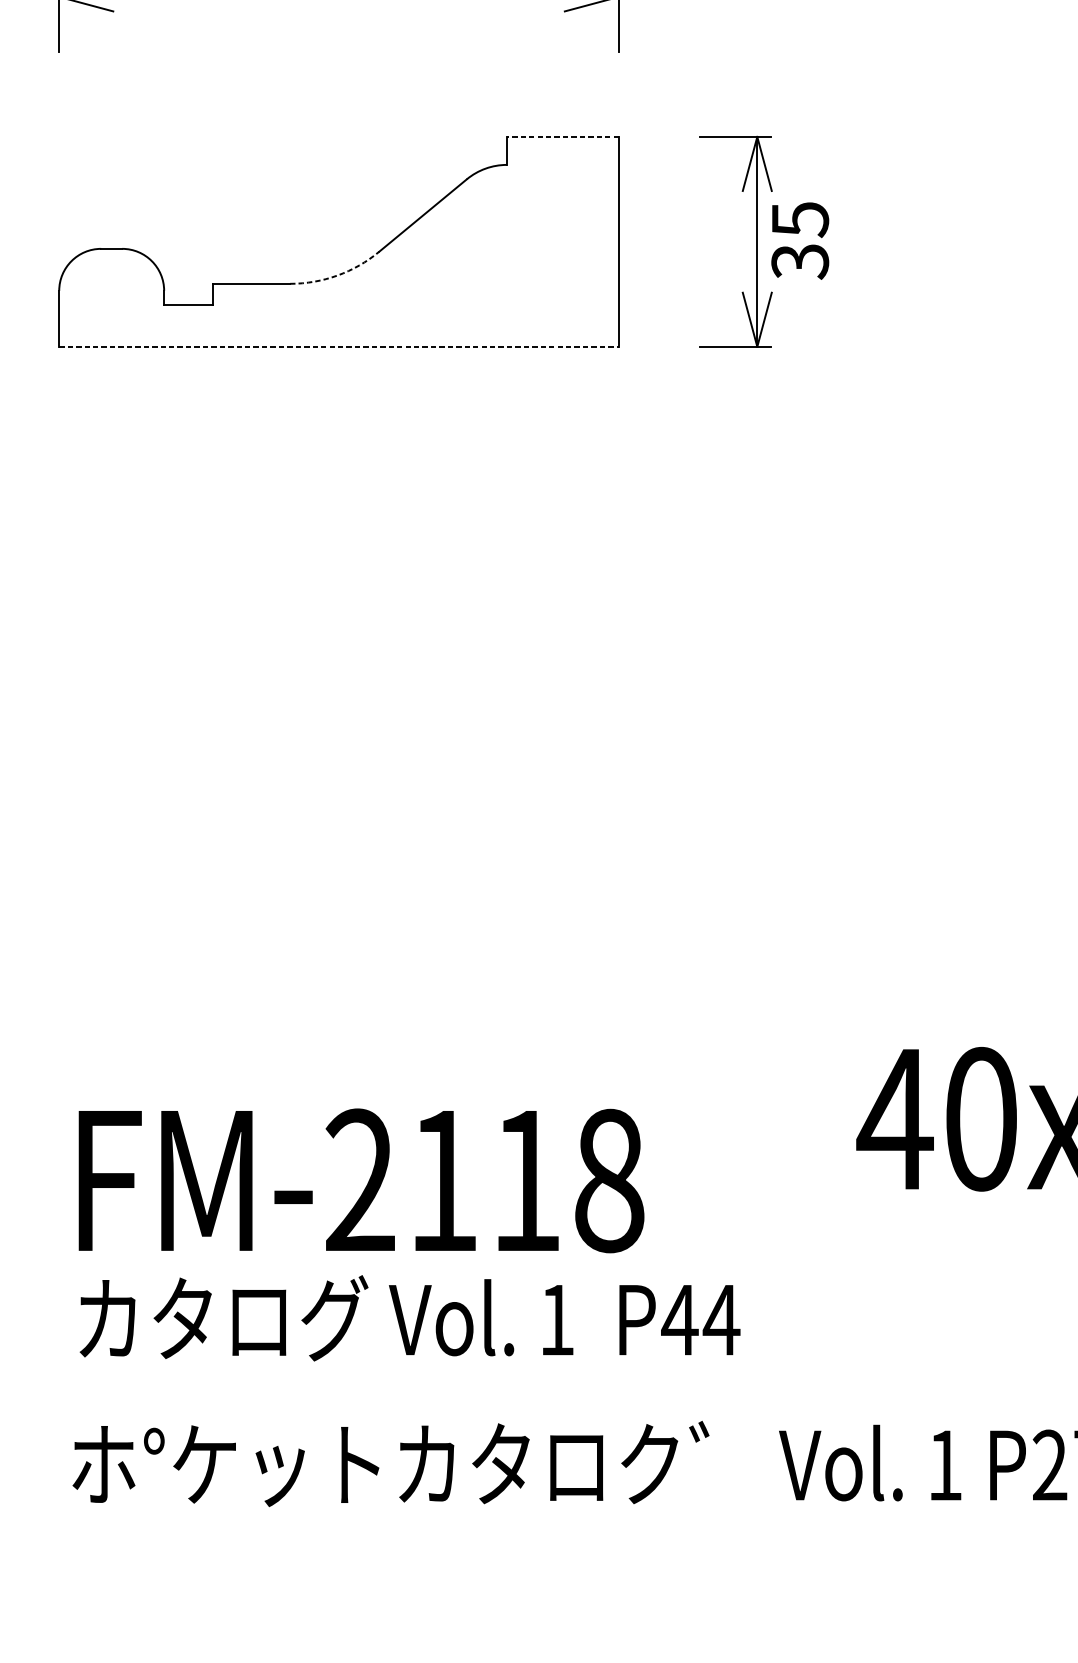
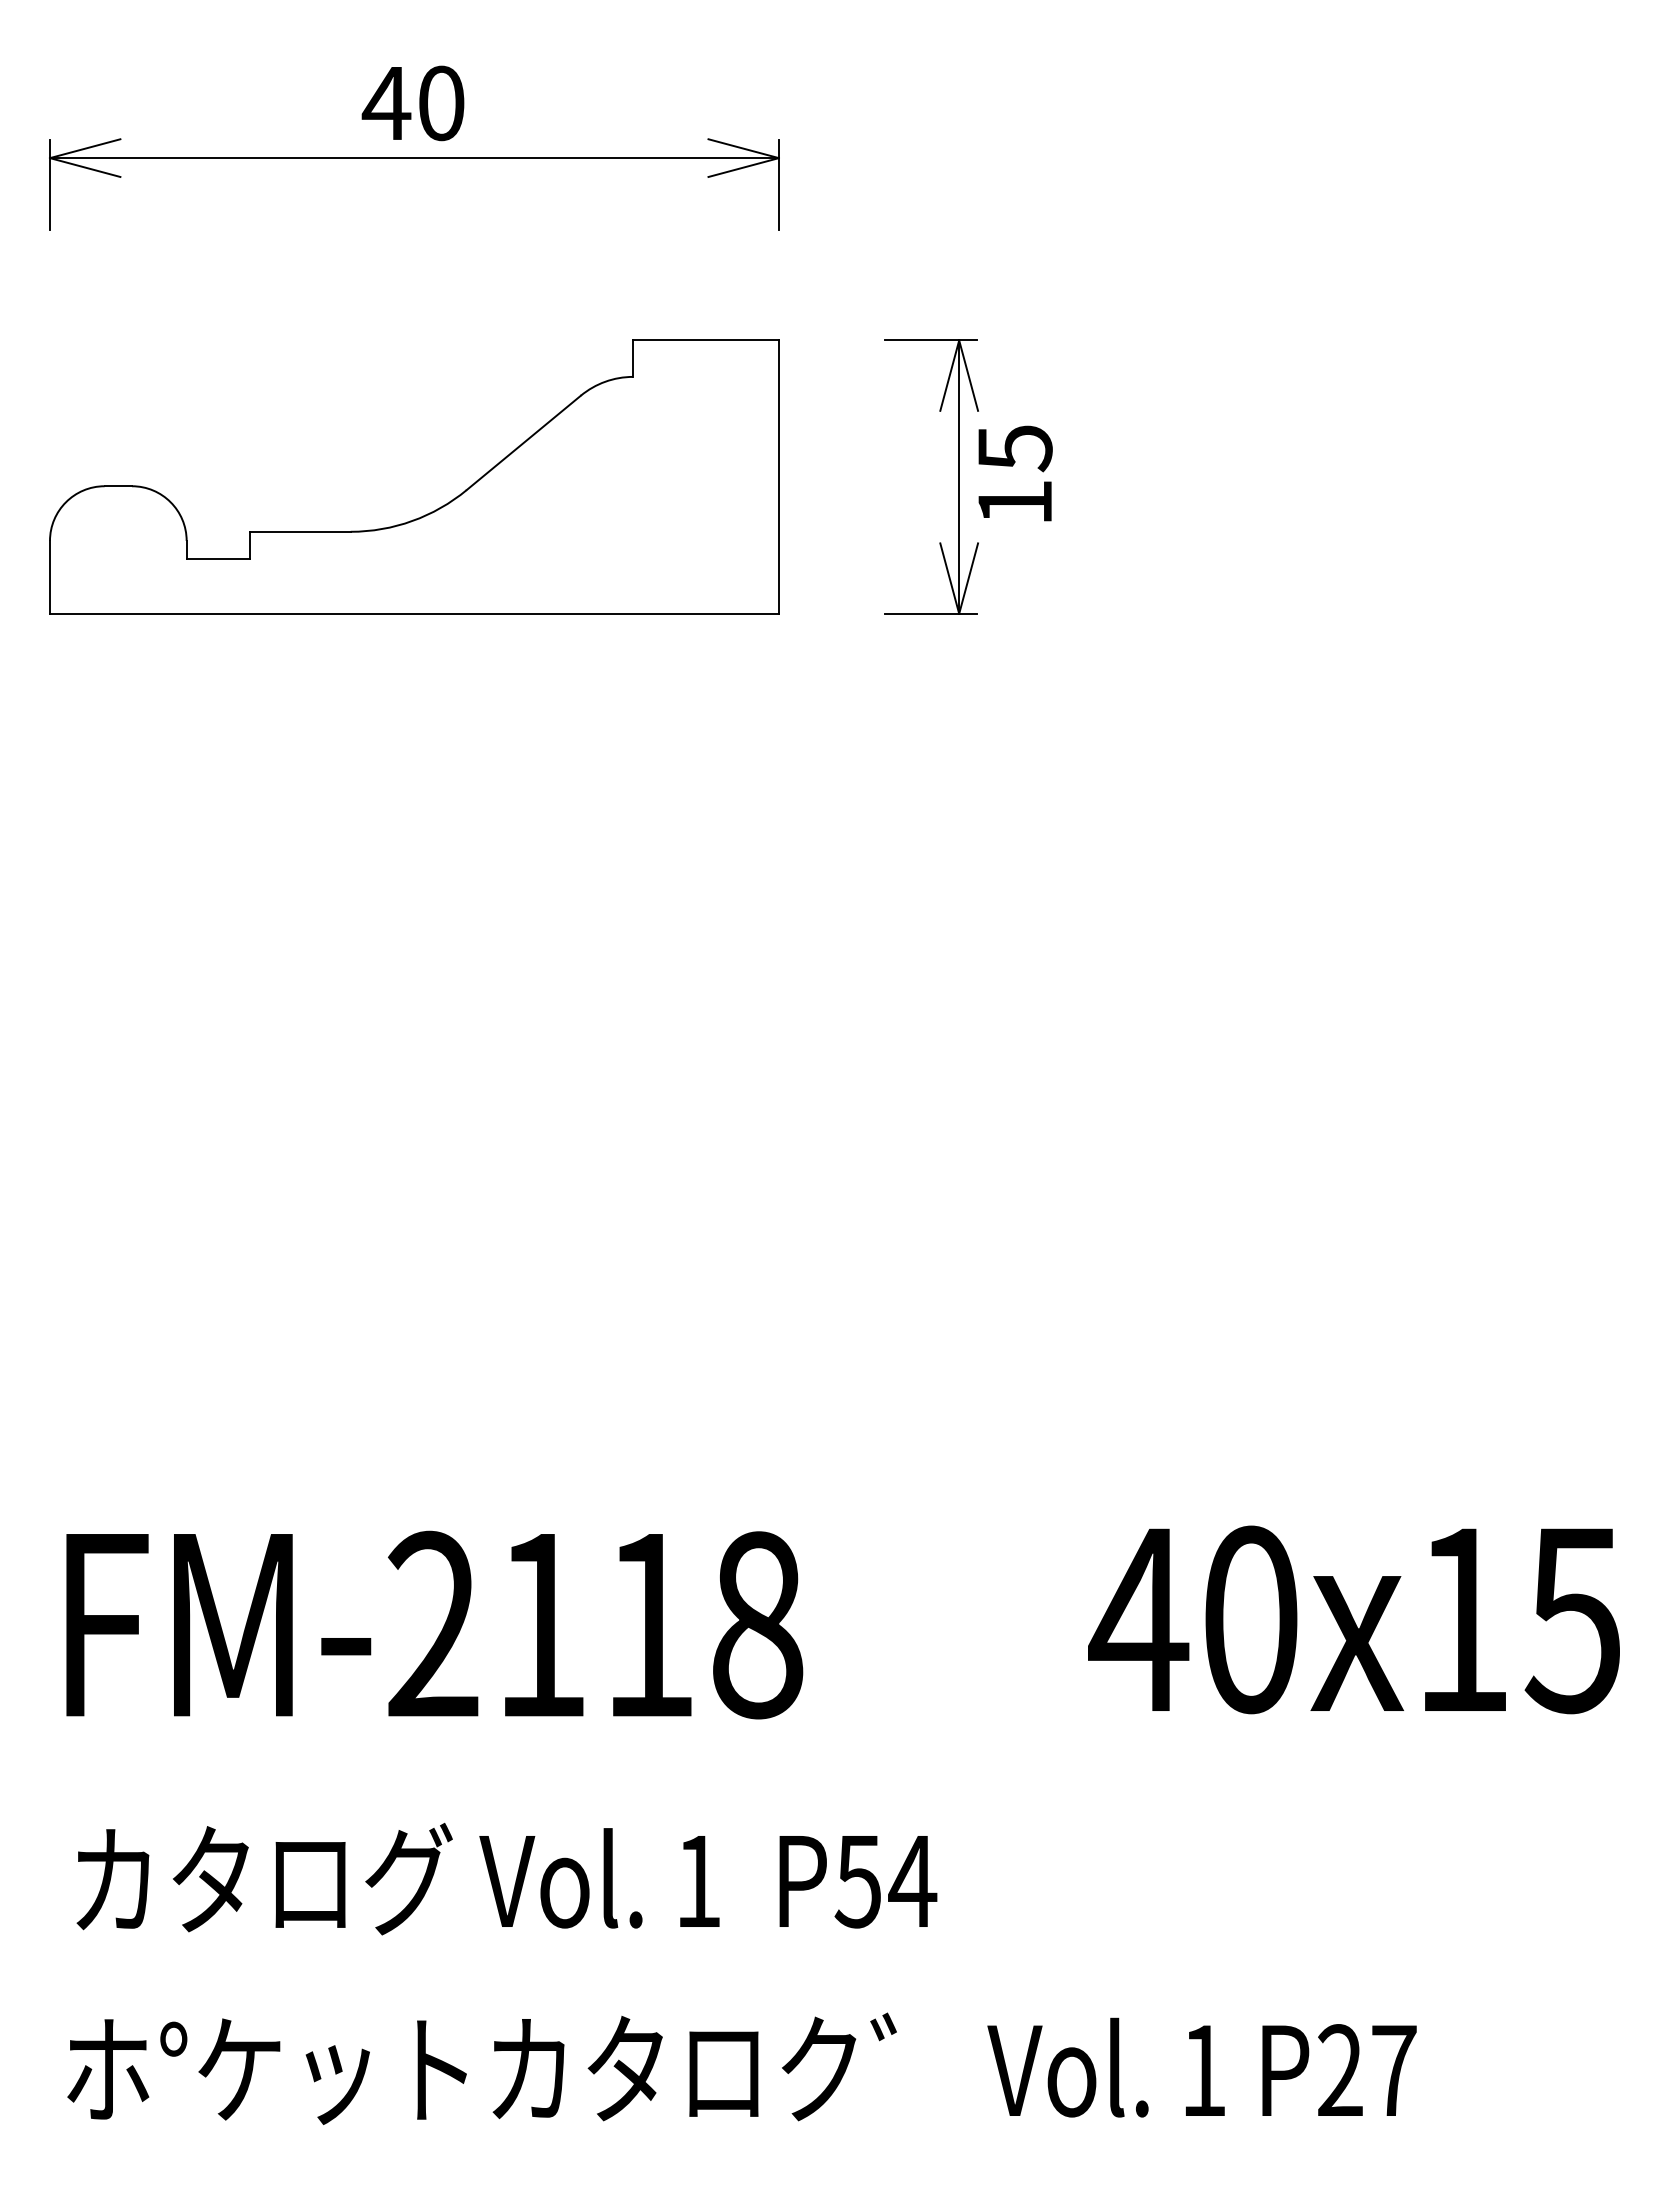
line: (563, 136) -> (706, 340), dashed -> solid
text: (799, 262) -> (1014, 503), 35 -> 15
arc: (337, 275) -> (412, 521), dashed -> solid
line: (339, 346) -> (414, 613), dashed -> solid
text: (361, 1180) -> (434, 1624), moved
text: (679, 1320) -> (857, 1882), P44 -> P54

